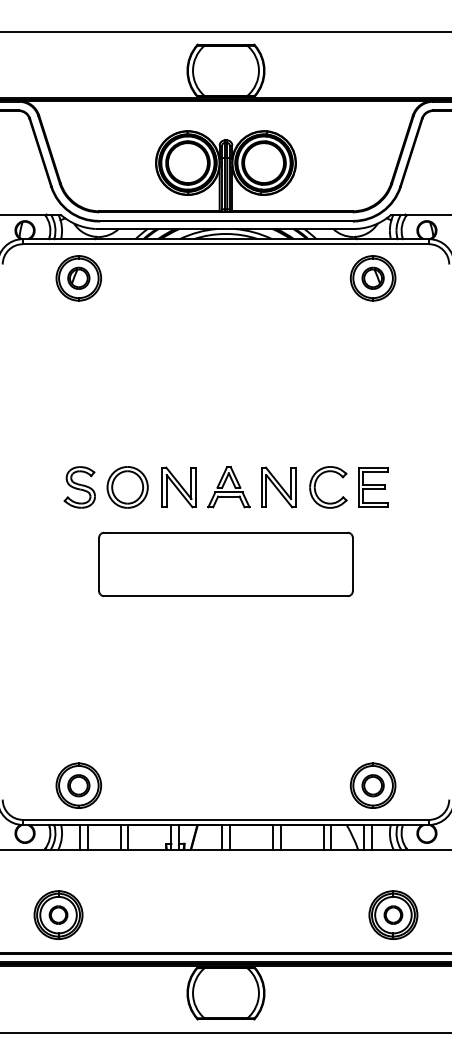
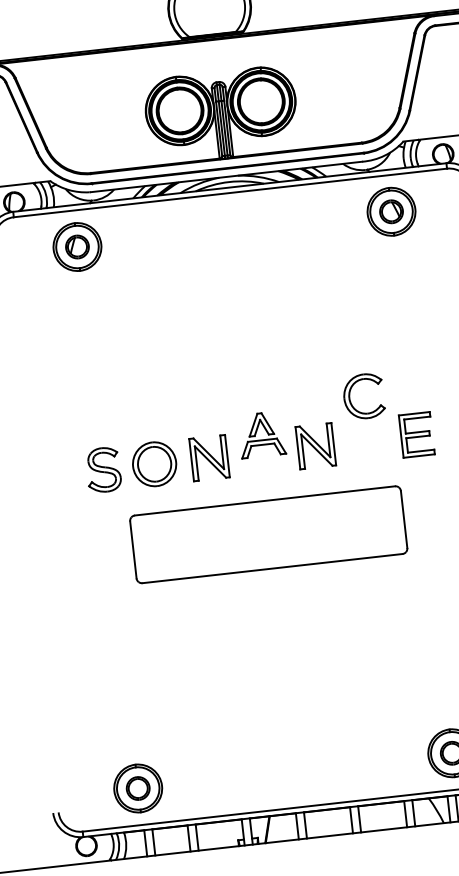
part: (316, 483) -> (350, 393), moved
part: (228, 487) -> (261, 435), moved

